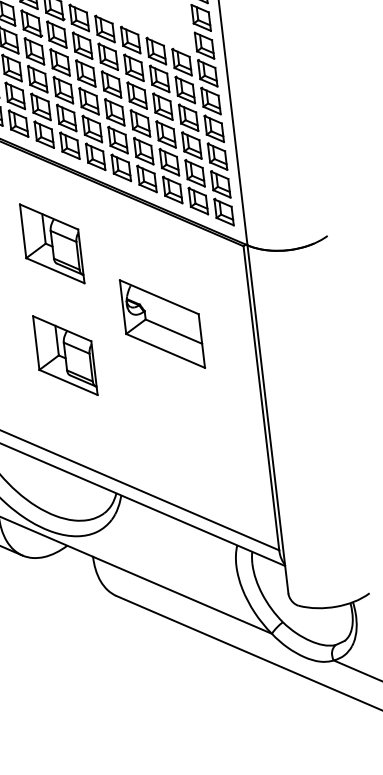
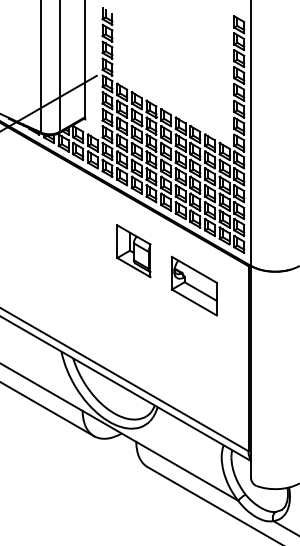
part: (160, 323) -> (193, 285), moved
part: (64, 356) -> (133, 319), removed

